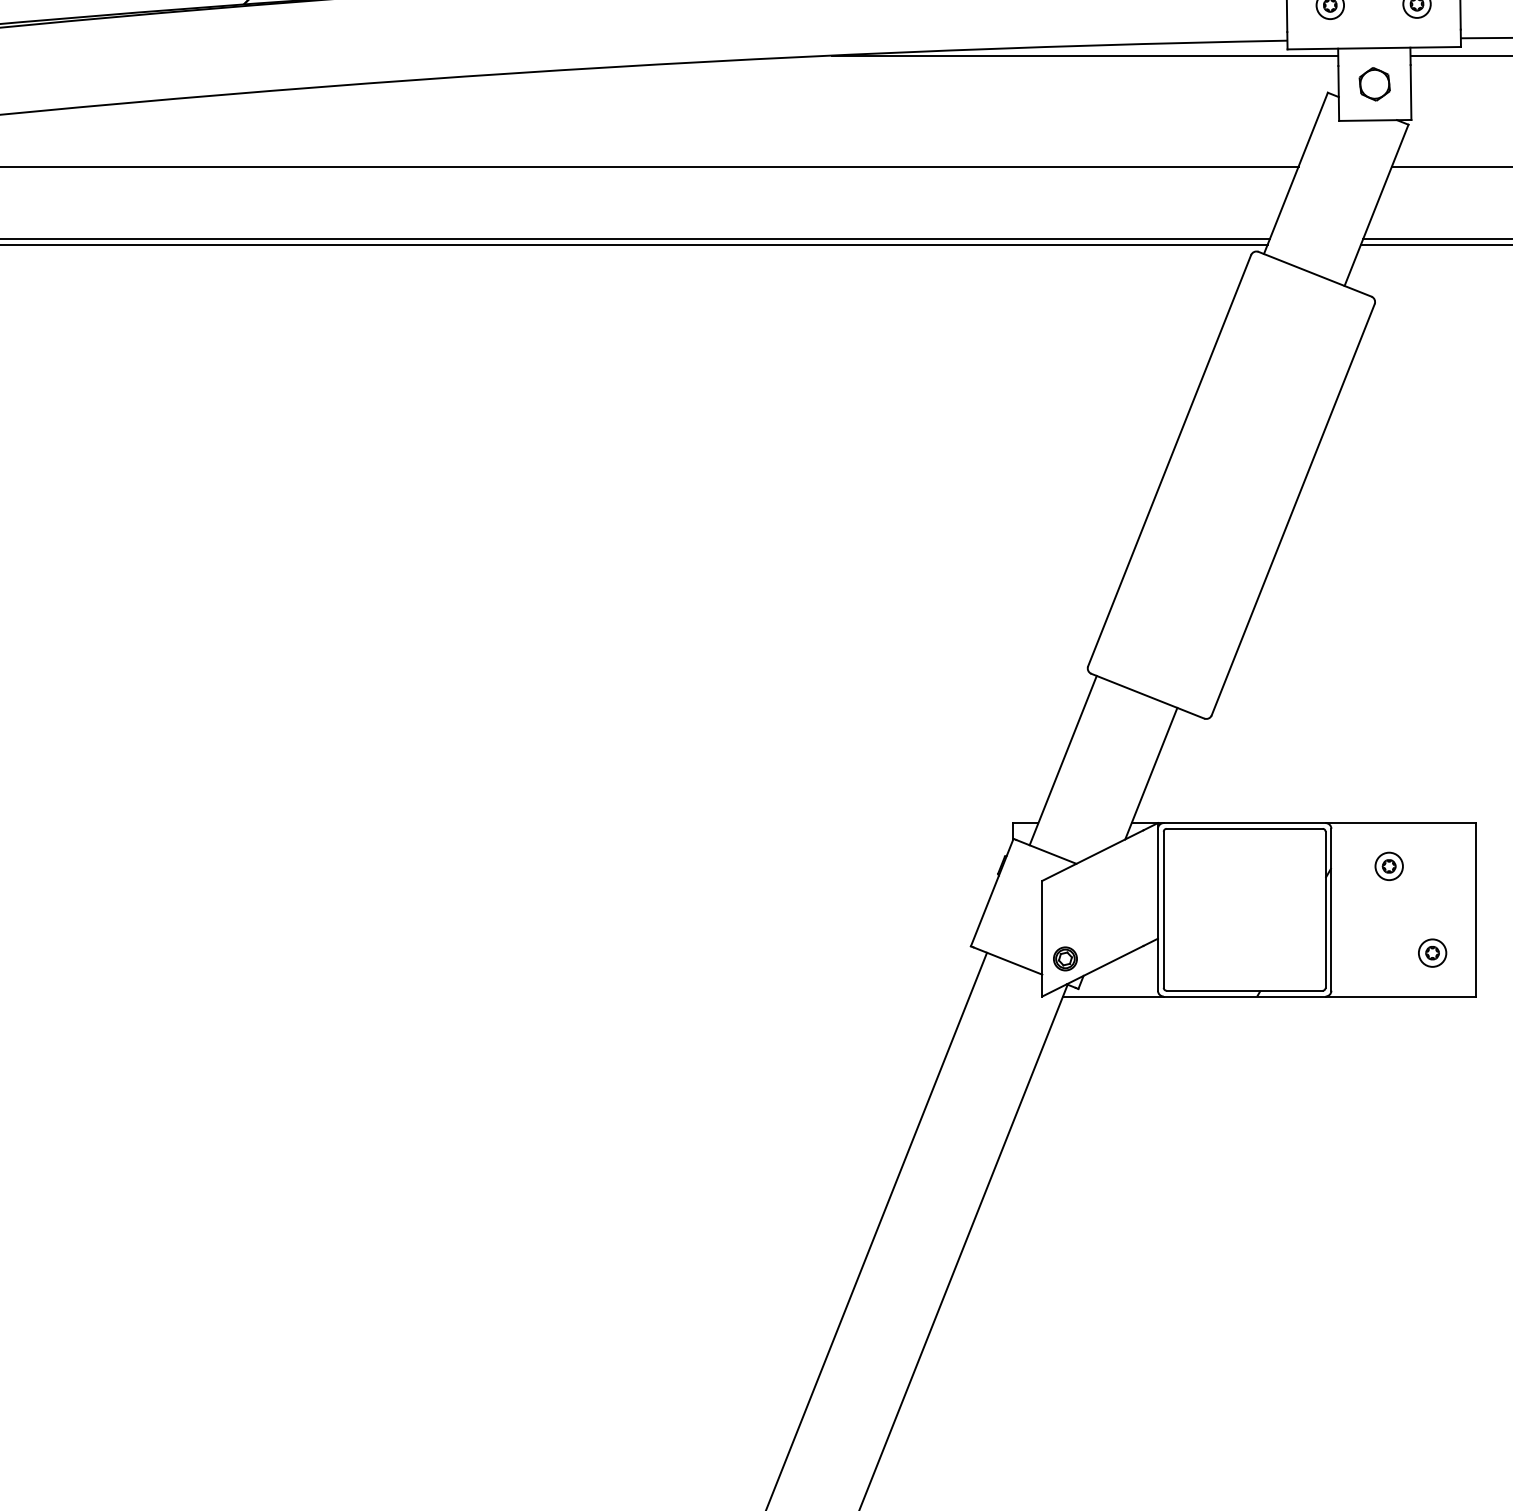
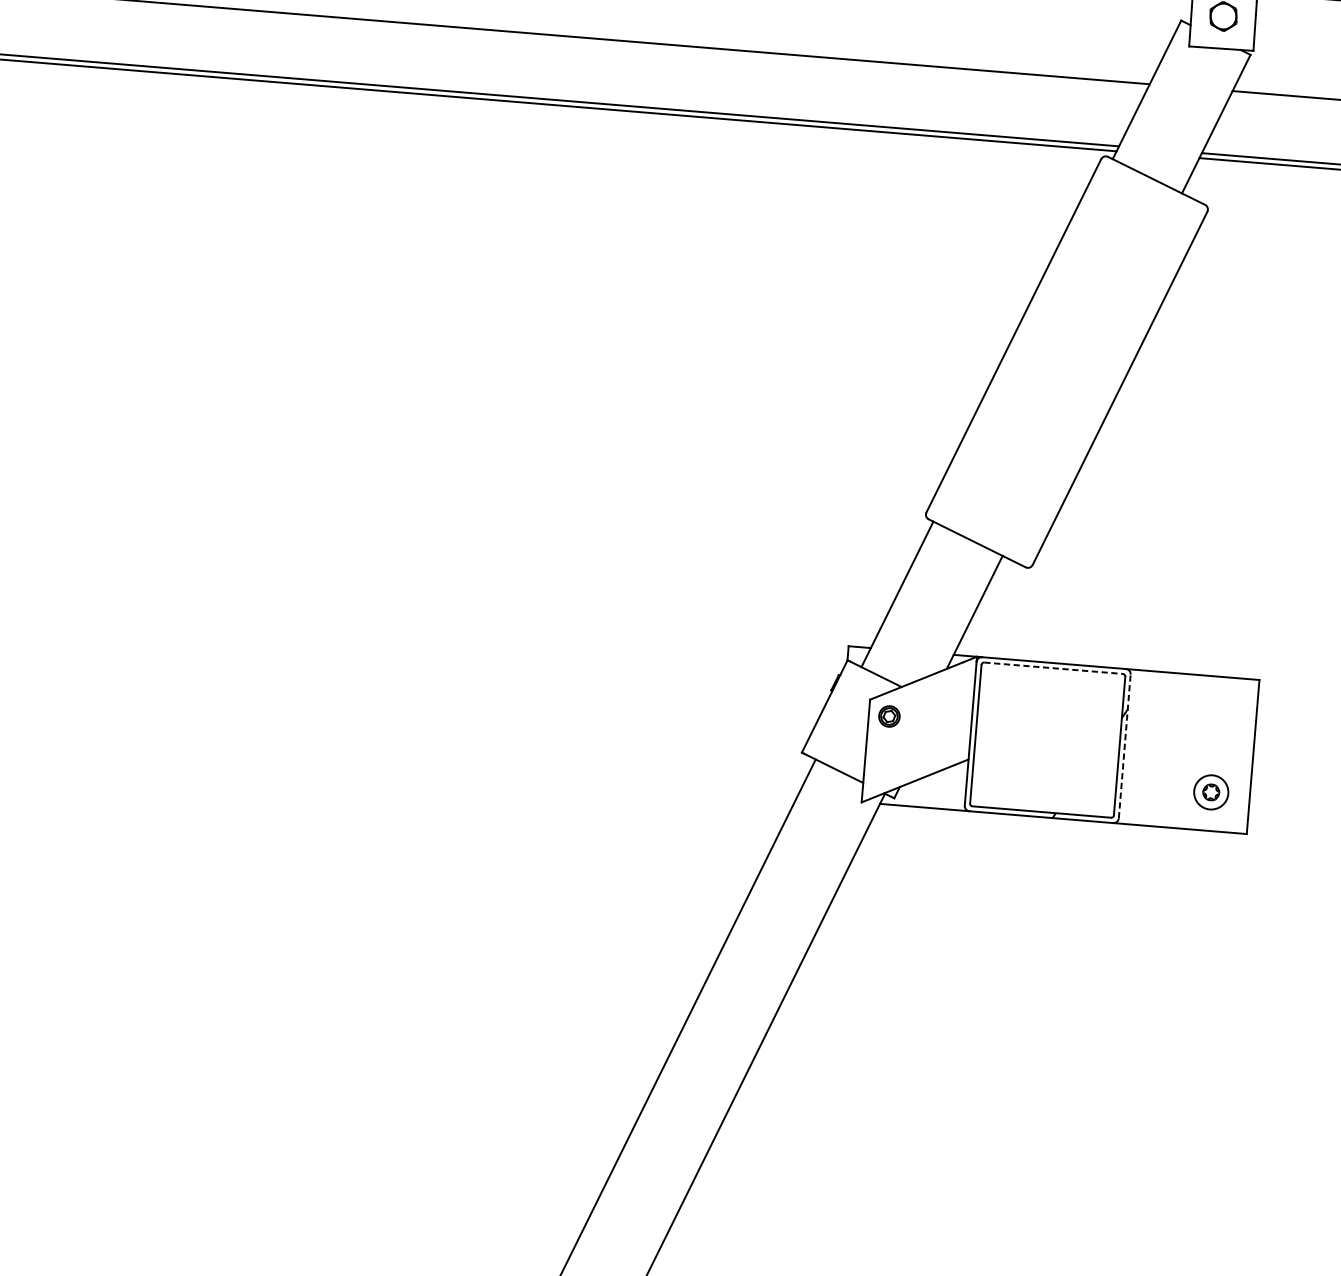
line: (1245, 828) -> (1054, 668), solid -> dashed
part: (1388, 865) -> (1178, 711), removed
line: (1331, 909) -> (1124, 746), solid -> dashed
part: (1432, 952) -> (1211, 791), size x1.4
part: (1065, 958) -> (889, 716), moved

